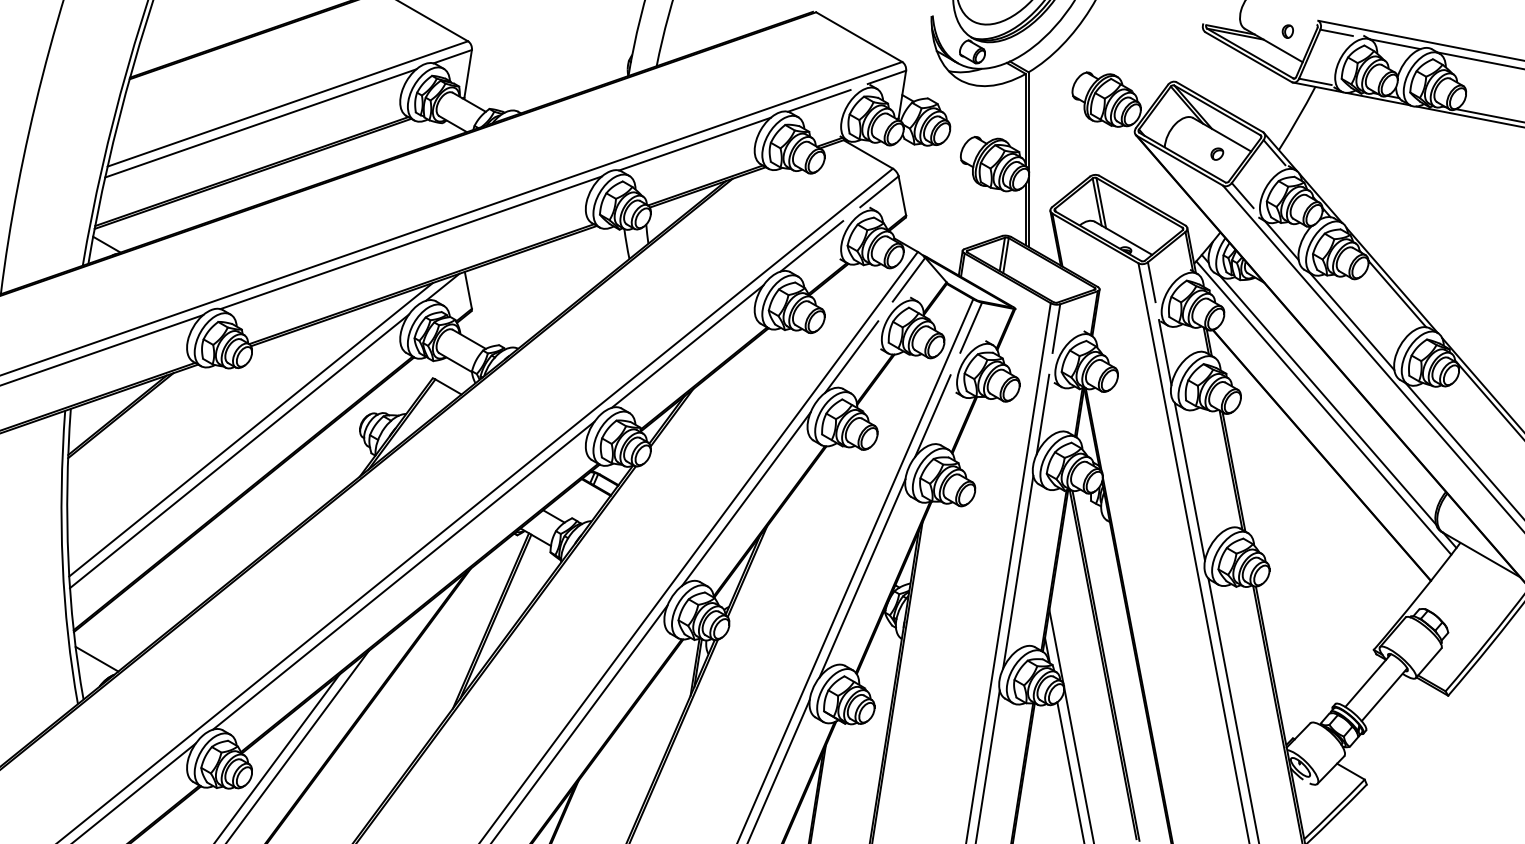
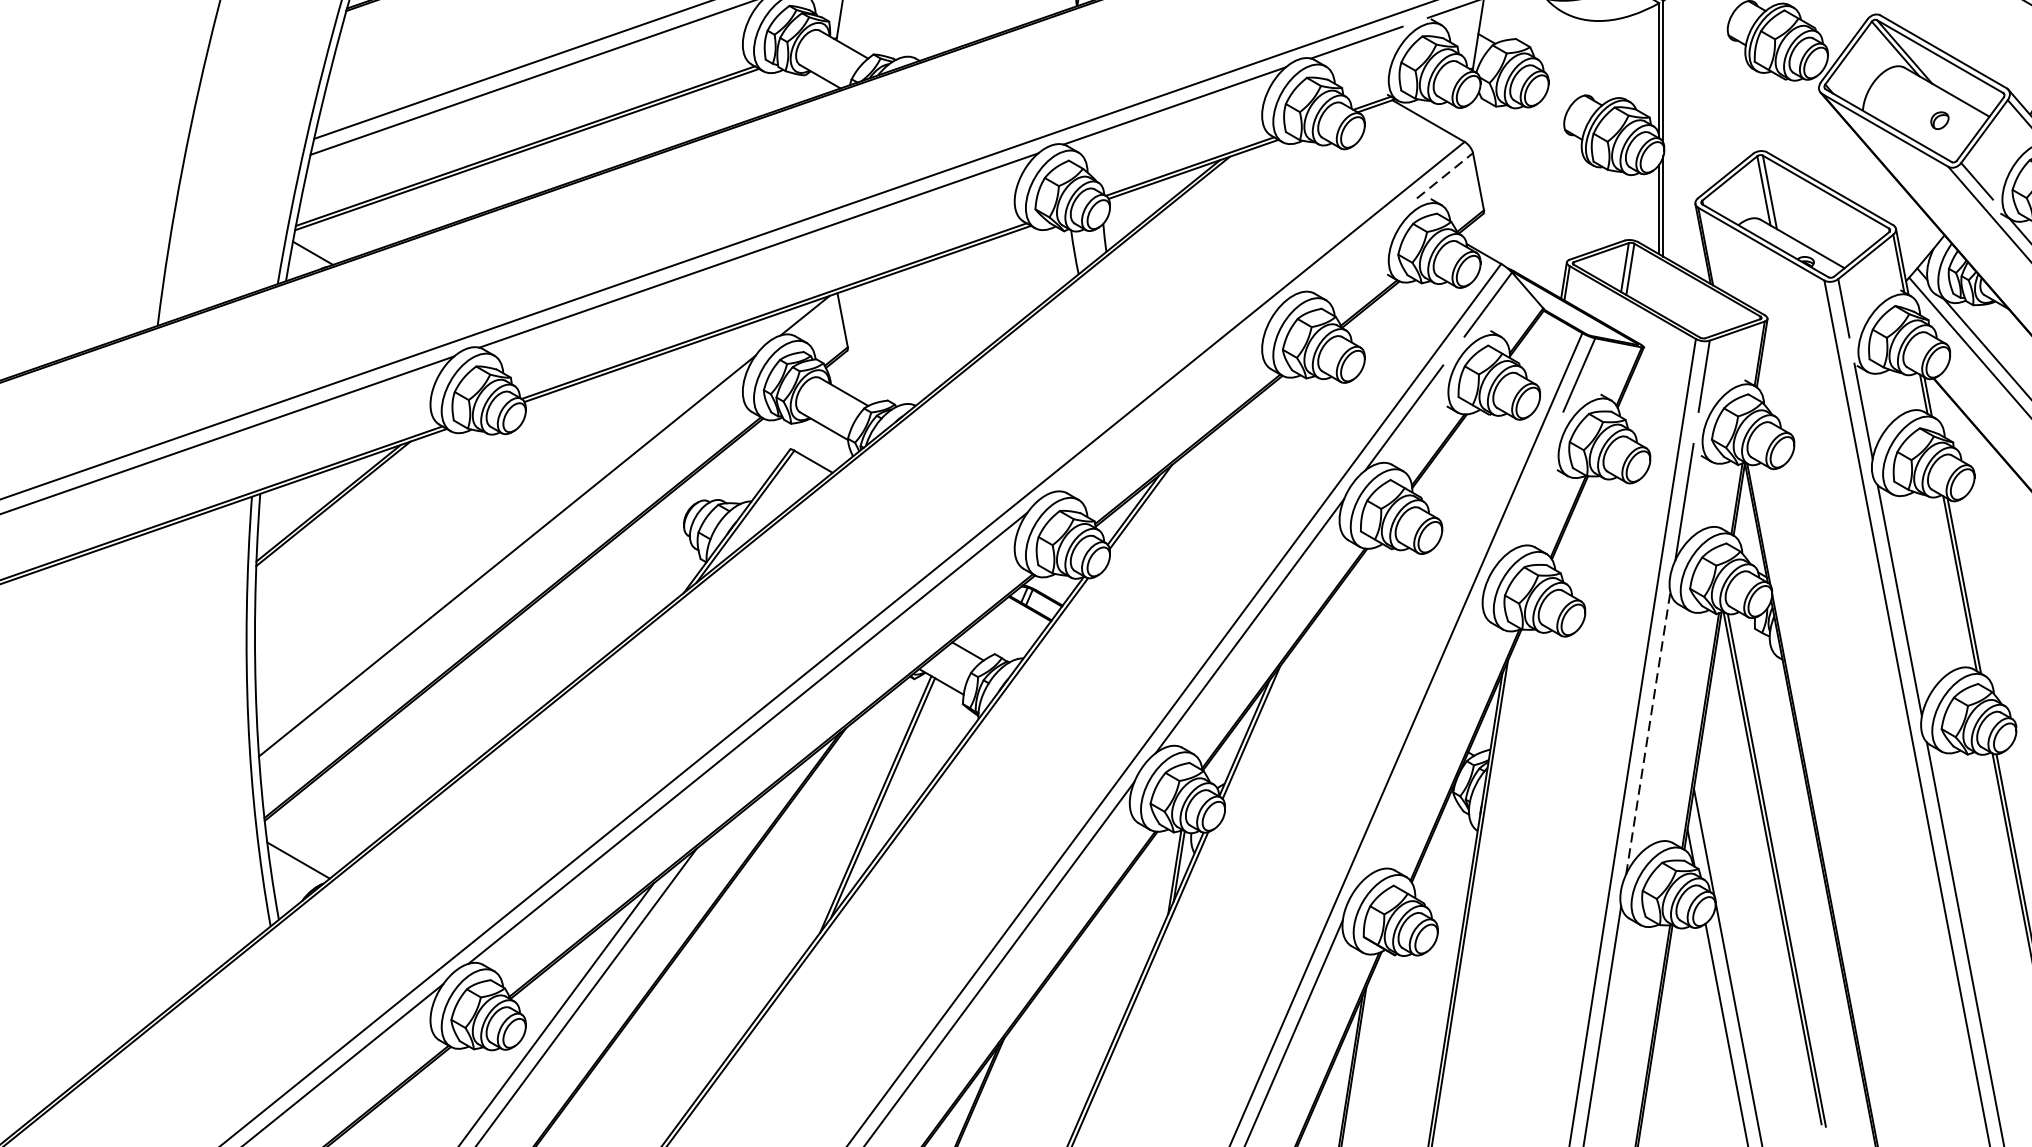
line: (879, 191) -> (1444, 175), solid -> dashed
line: (811, 246) -> (1345, 255), removed
line: (687, 346) -> (1163, 402), removed
line: (932, 415) -> (1522, 503), removed
line: (250, 429) -> (523, 524), removed
line: (1018, 571) -> (1648, 732), solid -> dashed
line: (862, 578) -> (1420, 742), removed

